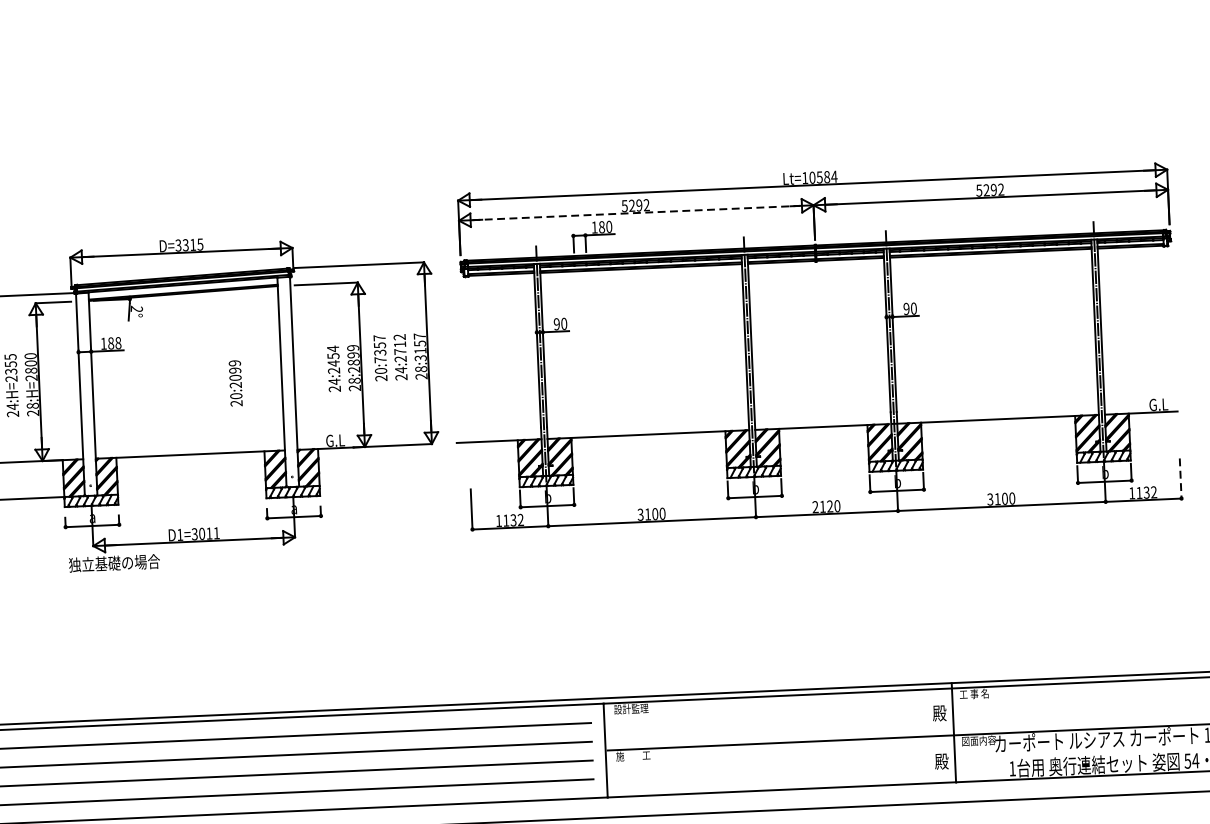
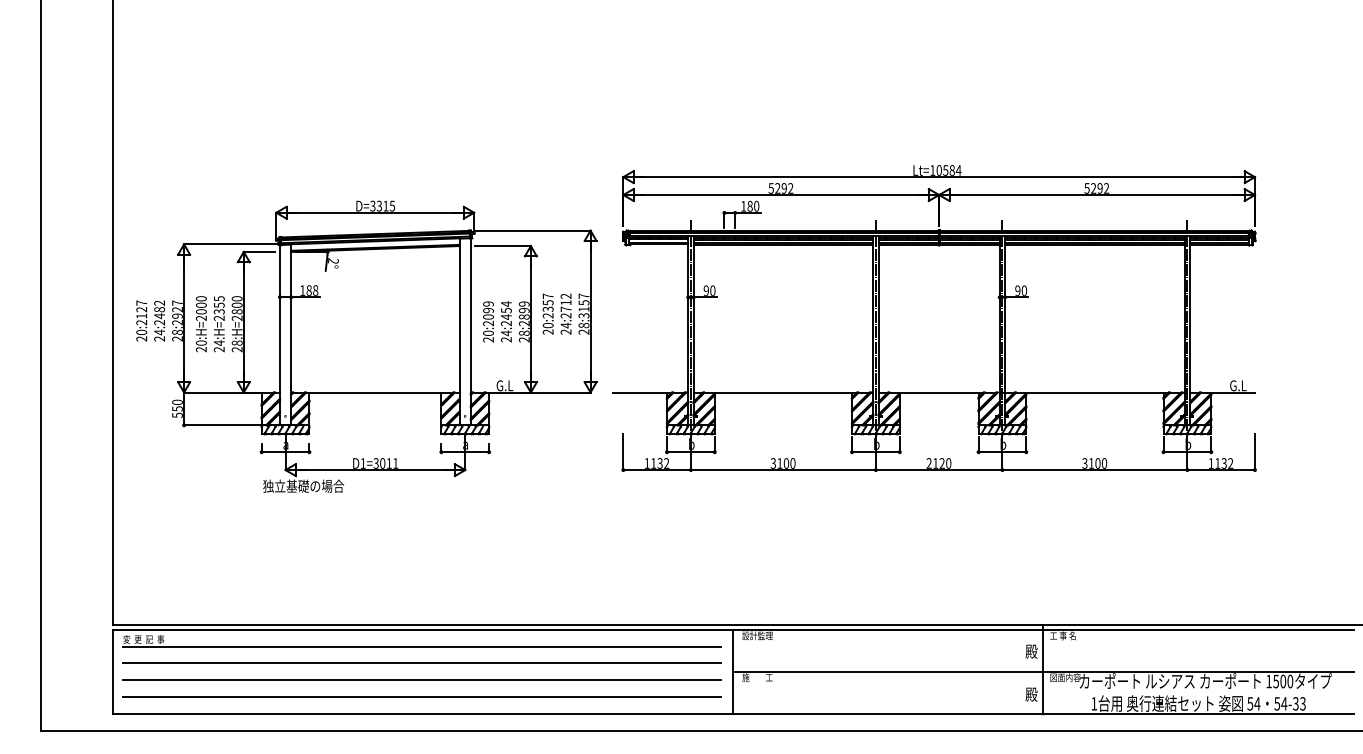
line: (636, 213) -> (781, 195), dashed -> solid
text: (379, 359) -> (547, 315), 20:7357 -> 20:2357
text: (235, 382) -> (488, 321), moved
line: (1180, 478) -> (1254, 452), dashed -> solid

